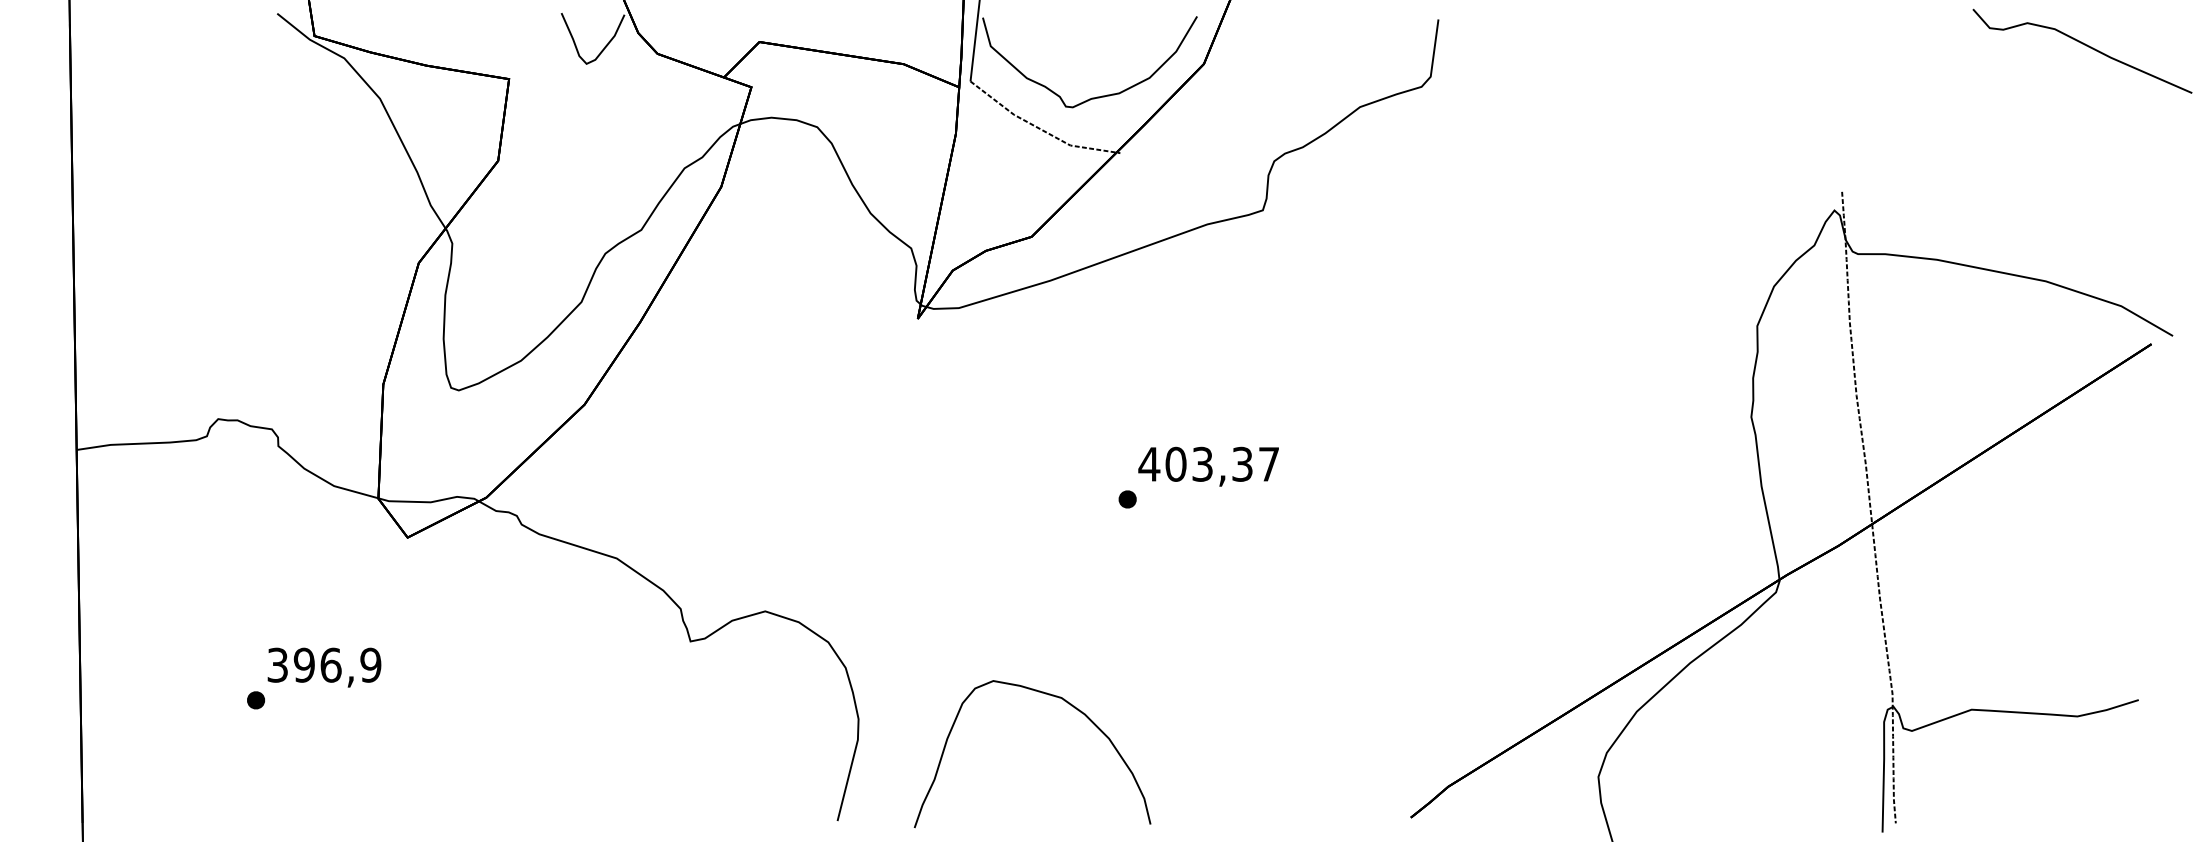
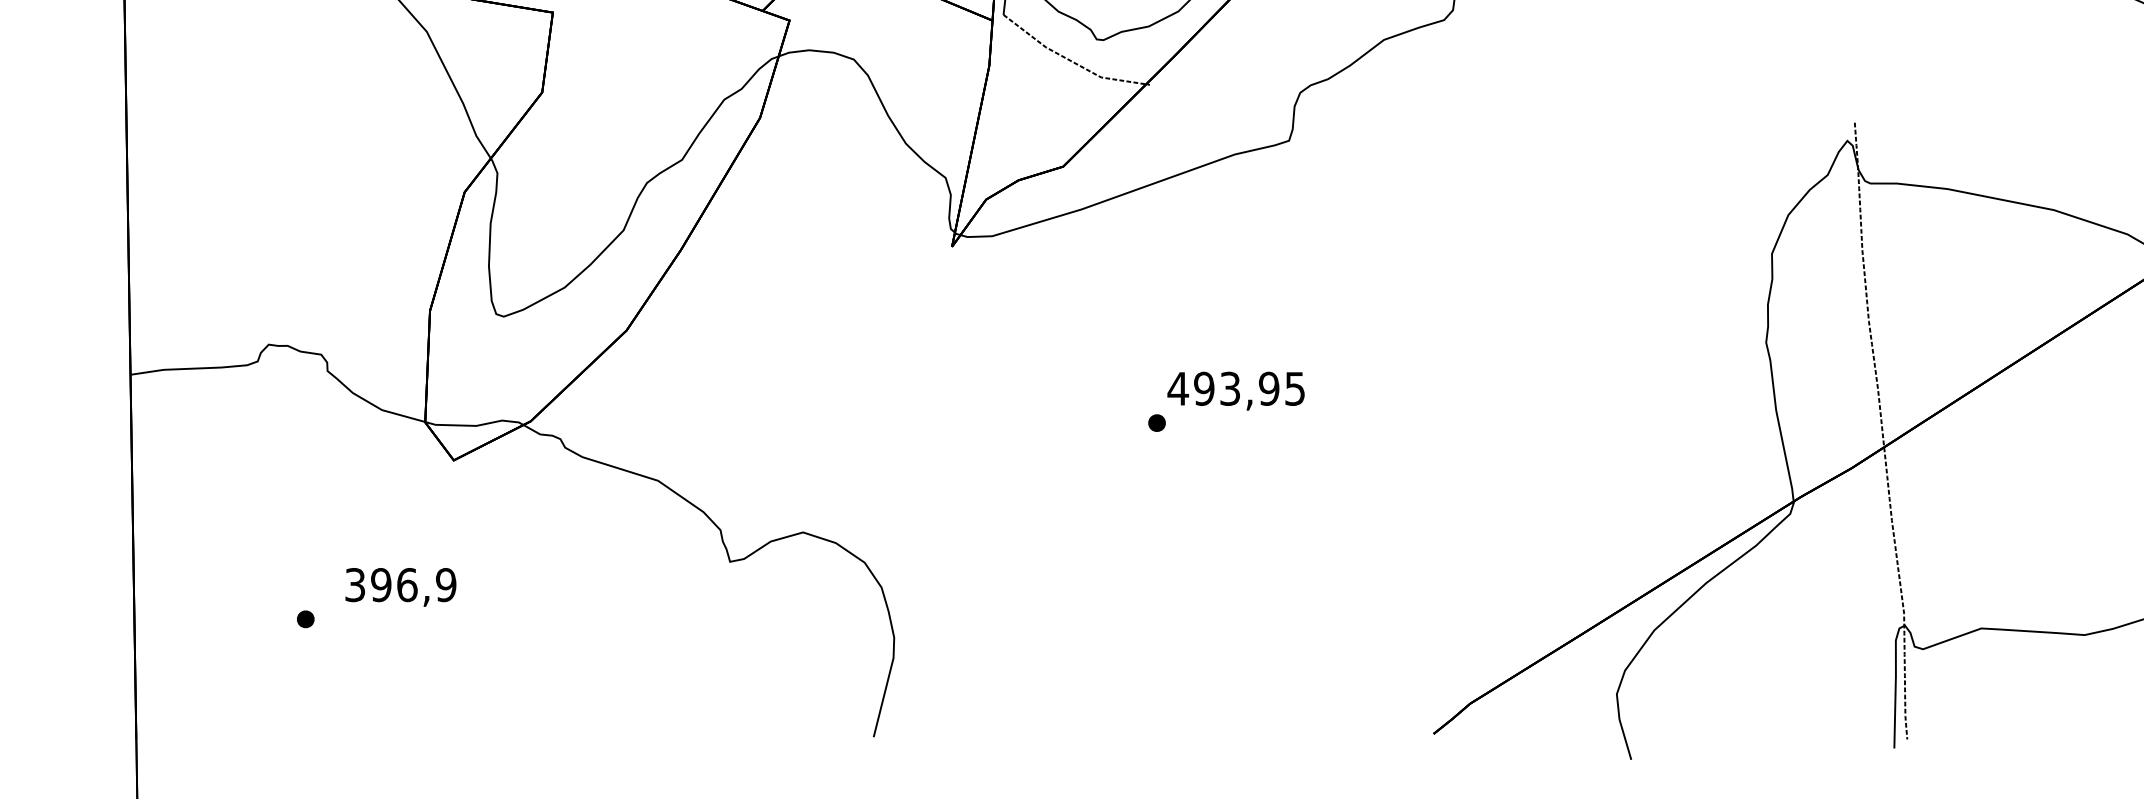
text: (1221, 464) -> (1248, 388), 403,37 -> 493,95
text: (324, 667) -> (400, 587), moved
curve: (1048, 695) -> (1079, 614), removed

